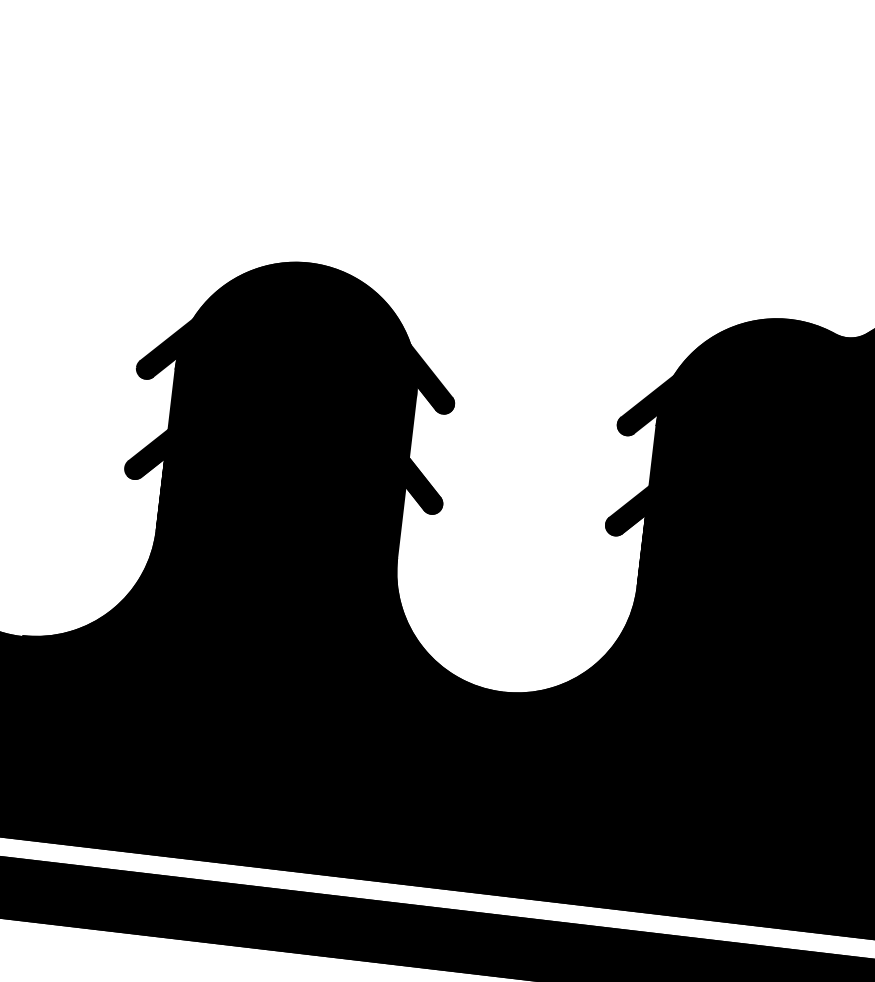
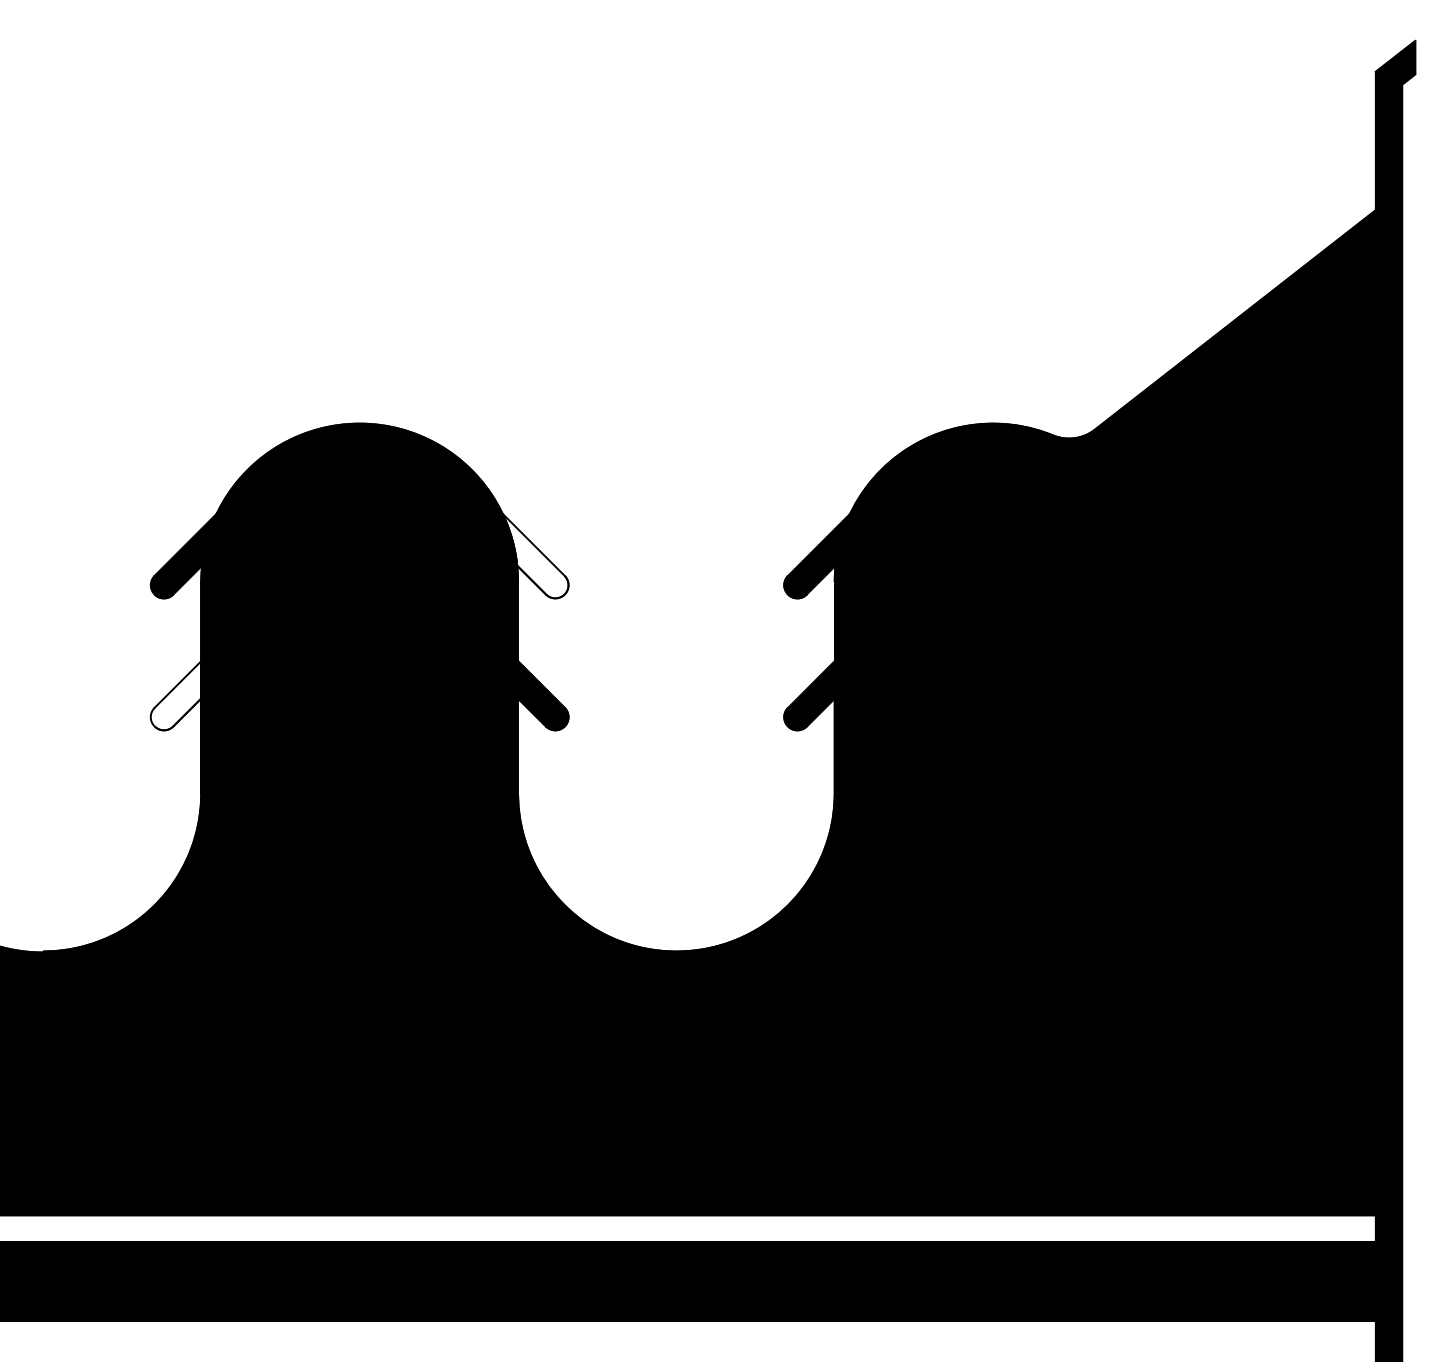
fill: (431, 379) -> (535, 555), removed
fill: (142, 477) -> (175, 727), removed

